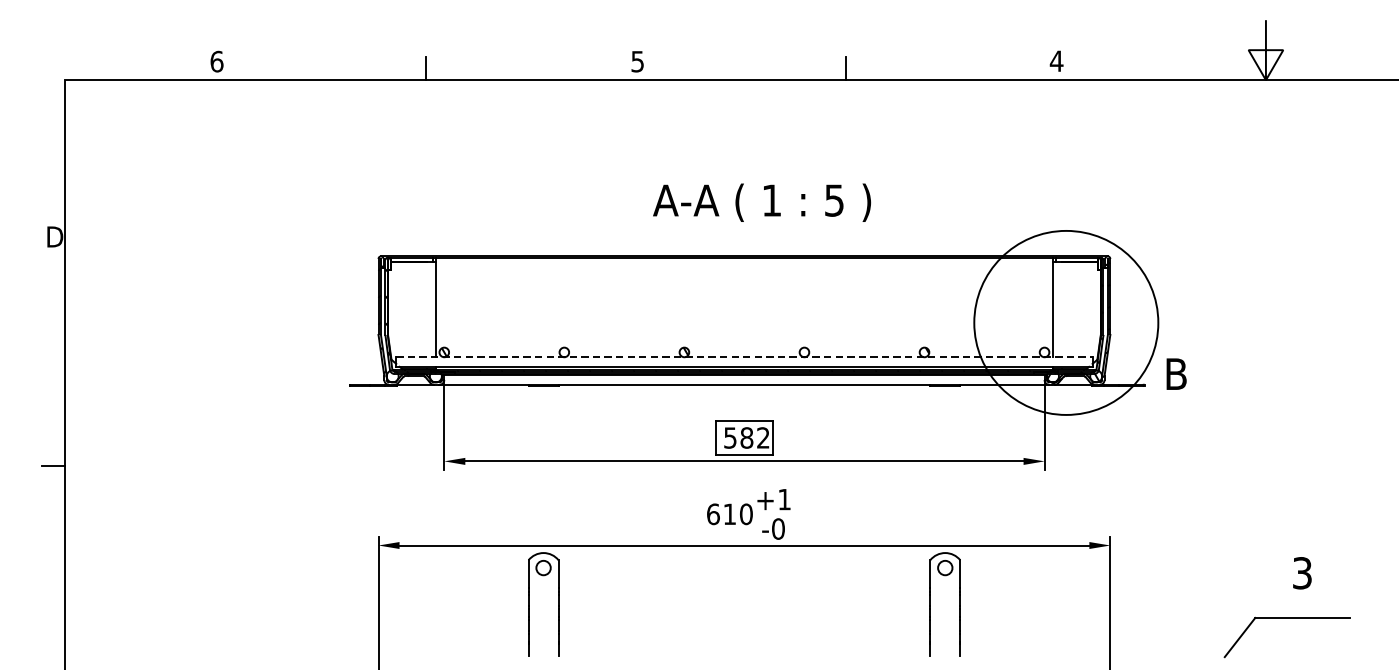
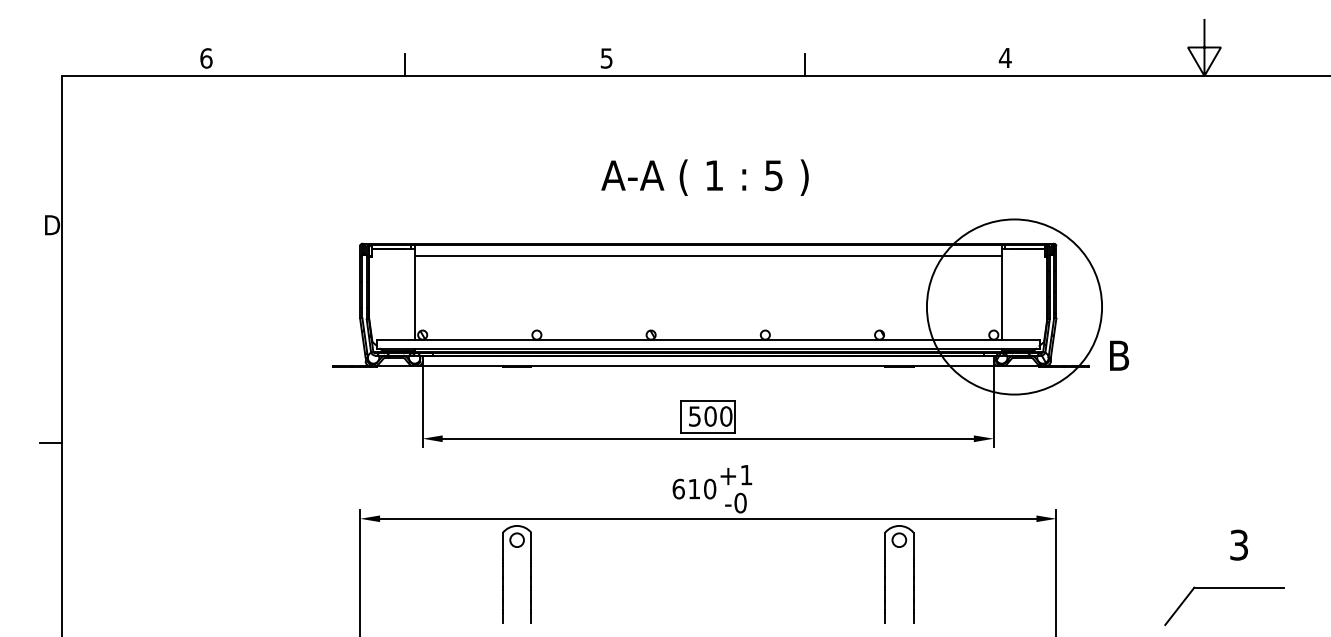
text: (761, 202) -> (704, 177), moved
line: (743, 269) -> (707, 256), added
line: (744, 357) -> (708, 339), dashed -> solid
text: (755, 437) -> (718, 416), 582 -> 500

